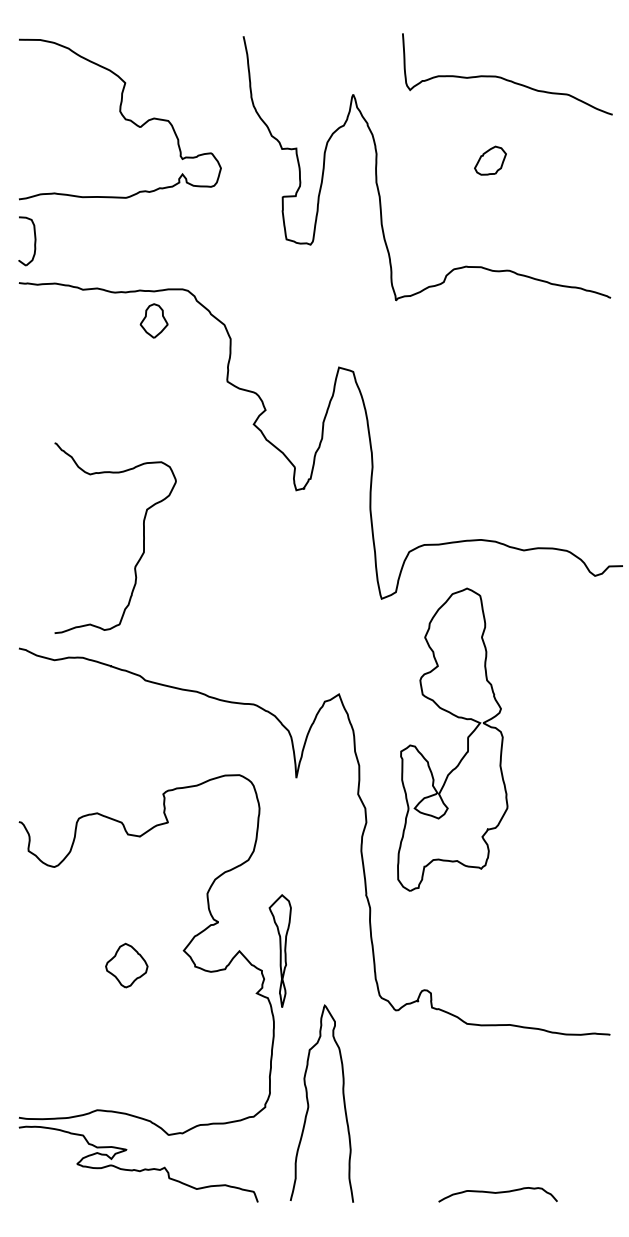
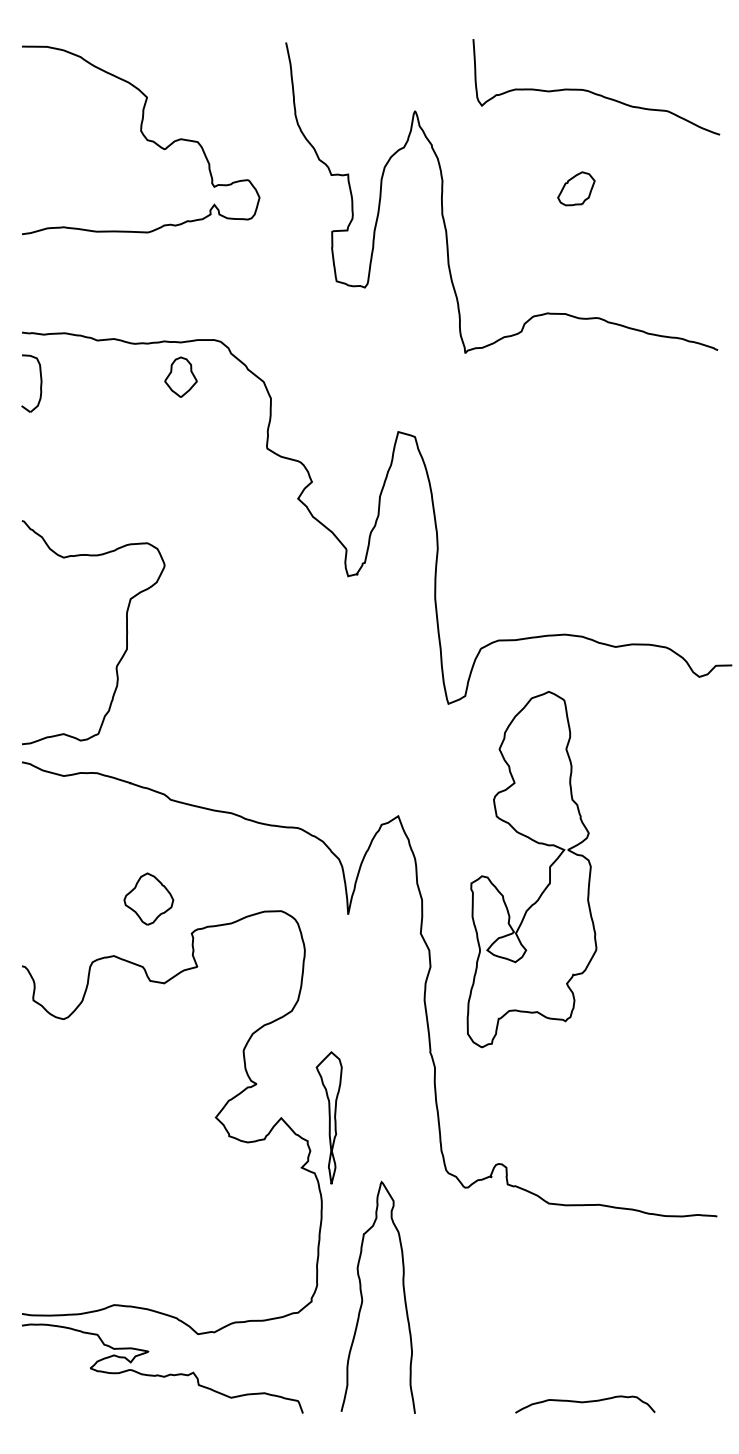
part: (34, 241) -> (40, 383), moved
curve: (143, 538) -> (126, 632), moved
part: (126, 965) -> (148, 898), moved

